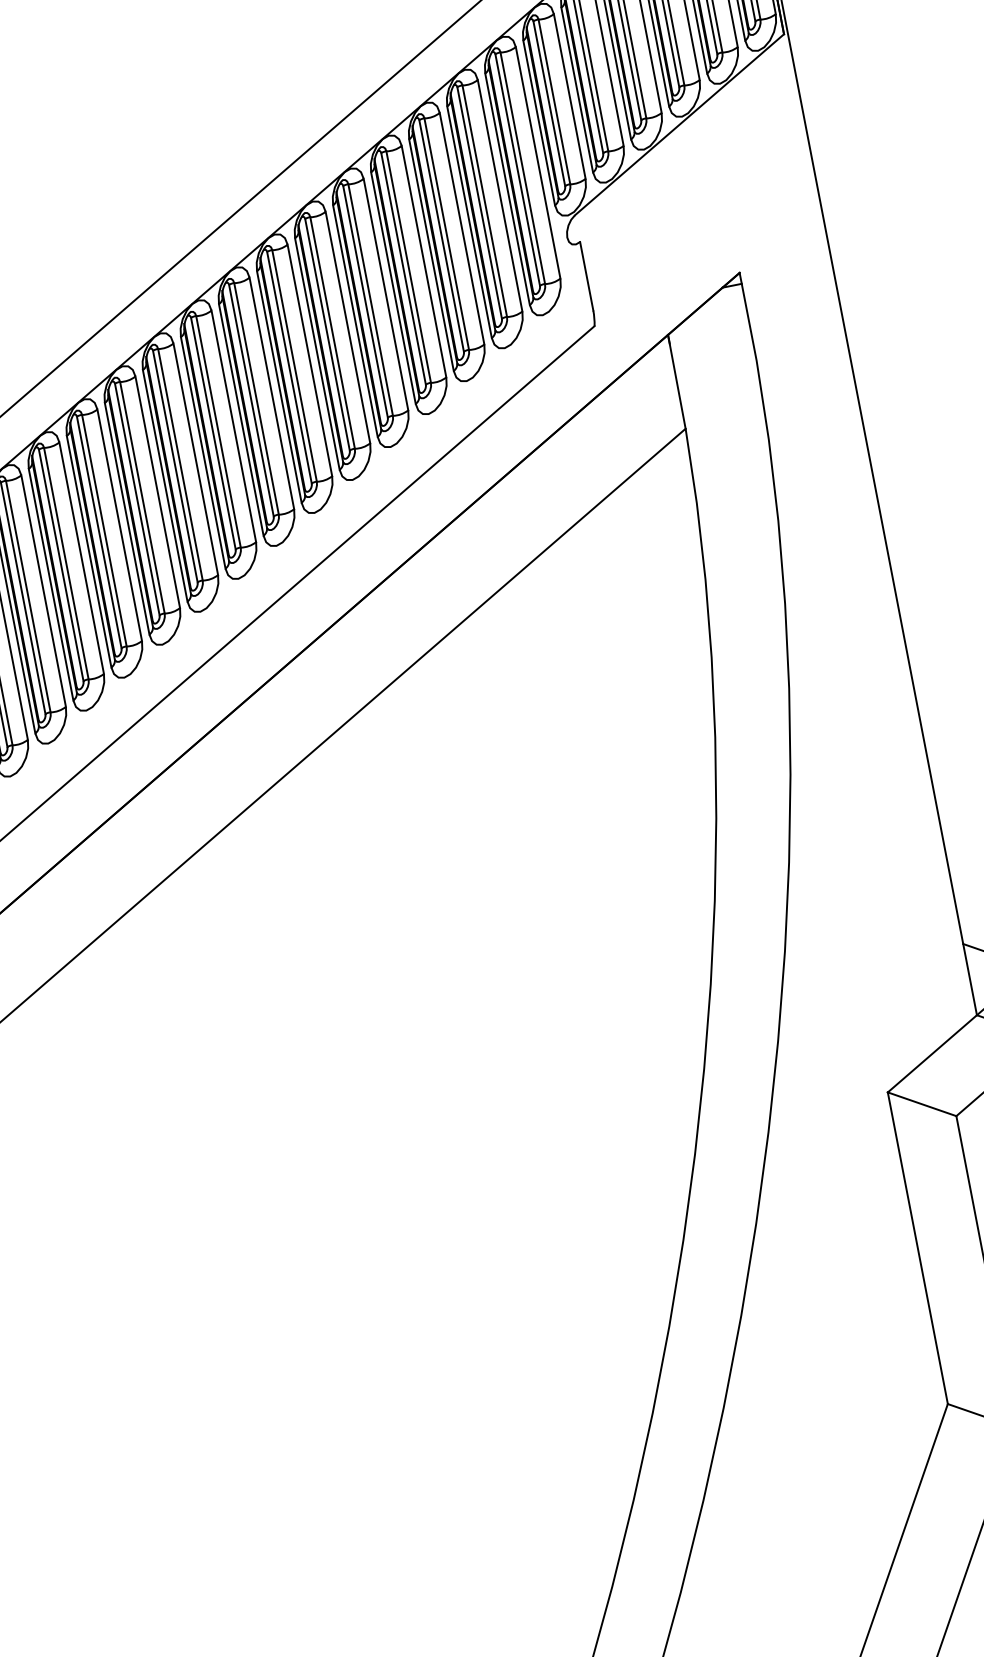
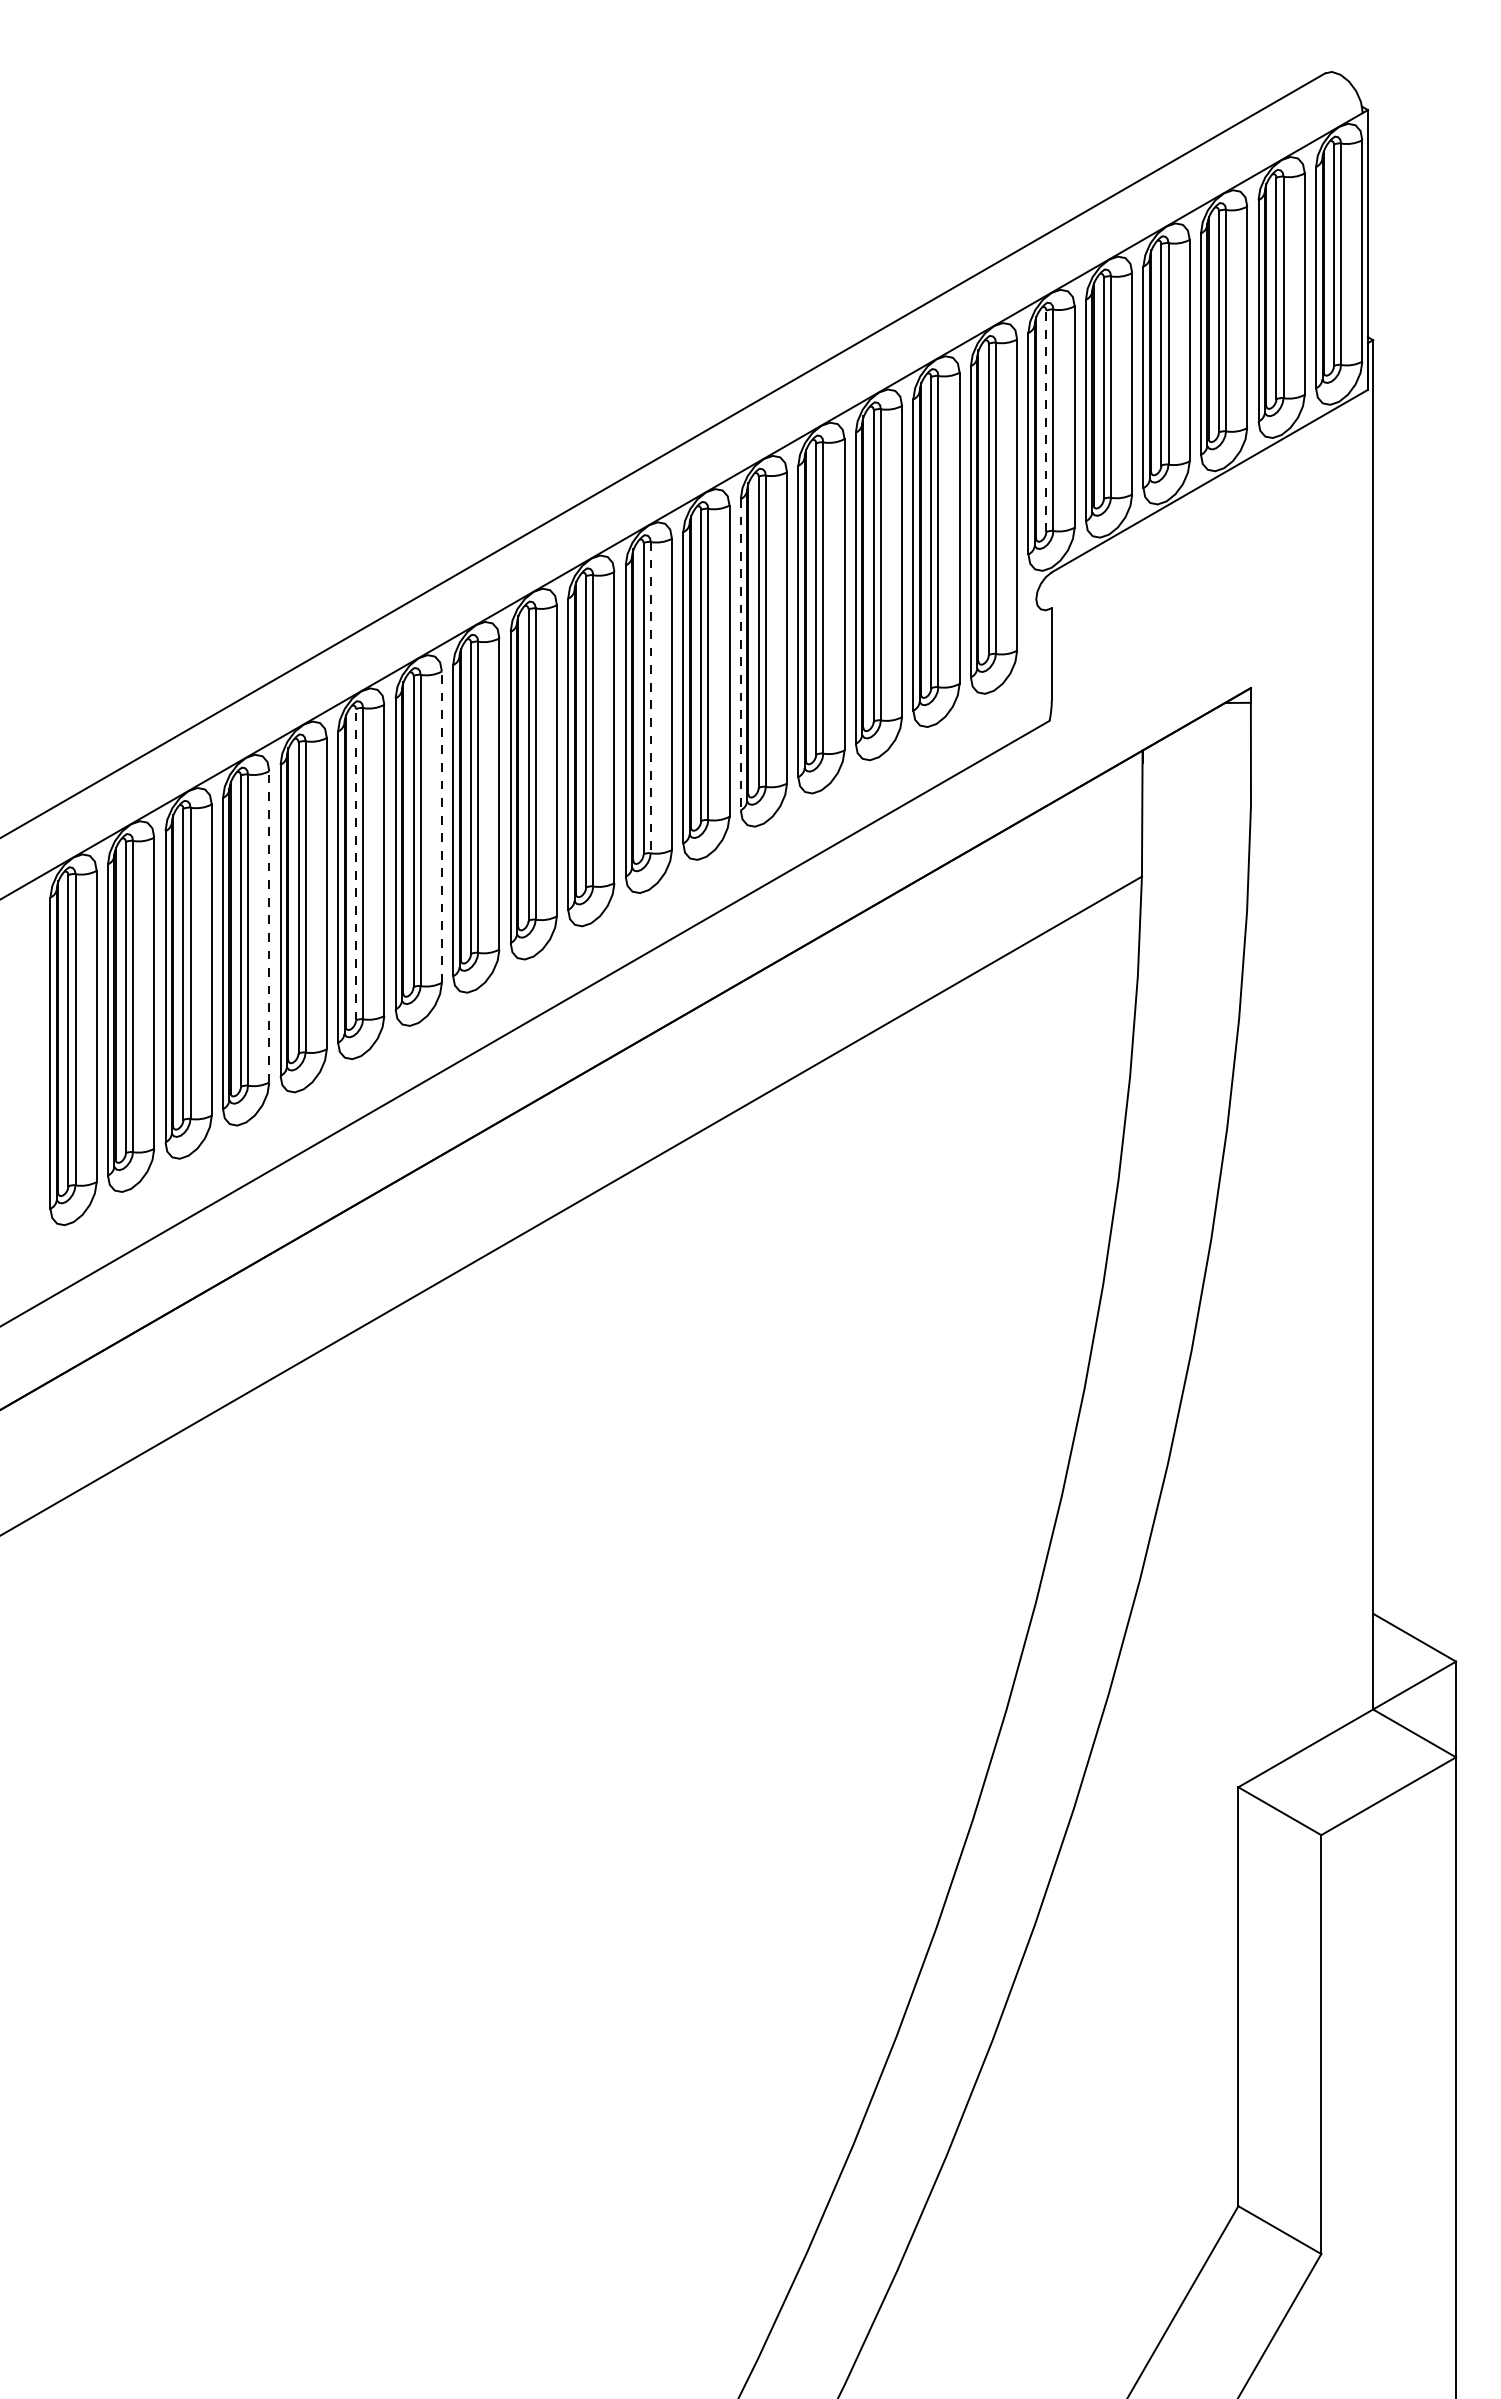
line: (549, 103) -> (1046, 421), solid -> dashed
line: (355, 321) -> (740, 654), solid -> dashed
line: (294, 365) -> (650, 697), solid -> dashed
line: (157, 492) -> (441, 827), solid -> dashed
line: (99, 532) -> (356, 864), solid -> dashed
line: (43, 590) -> (269, 926), solid -> dashed

